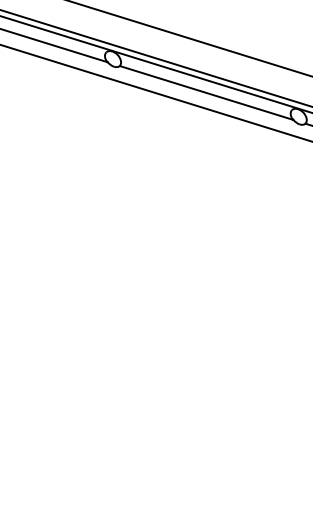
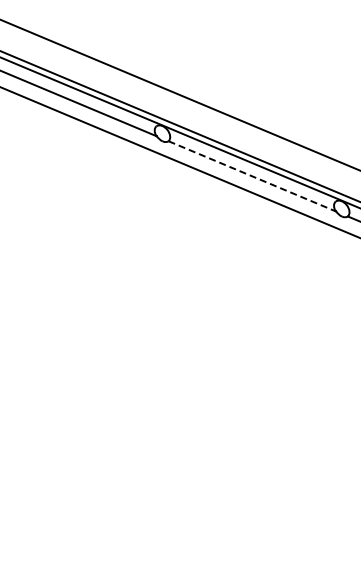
line: (206, 93) -> (252, 176), solid -> dashed

